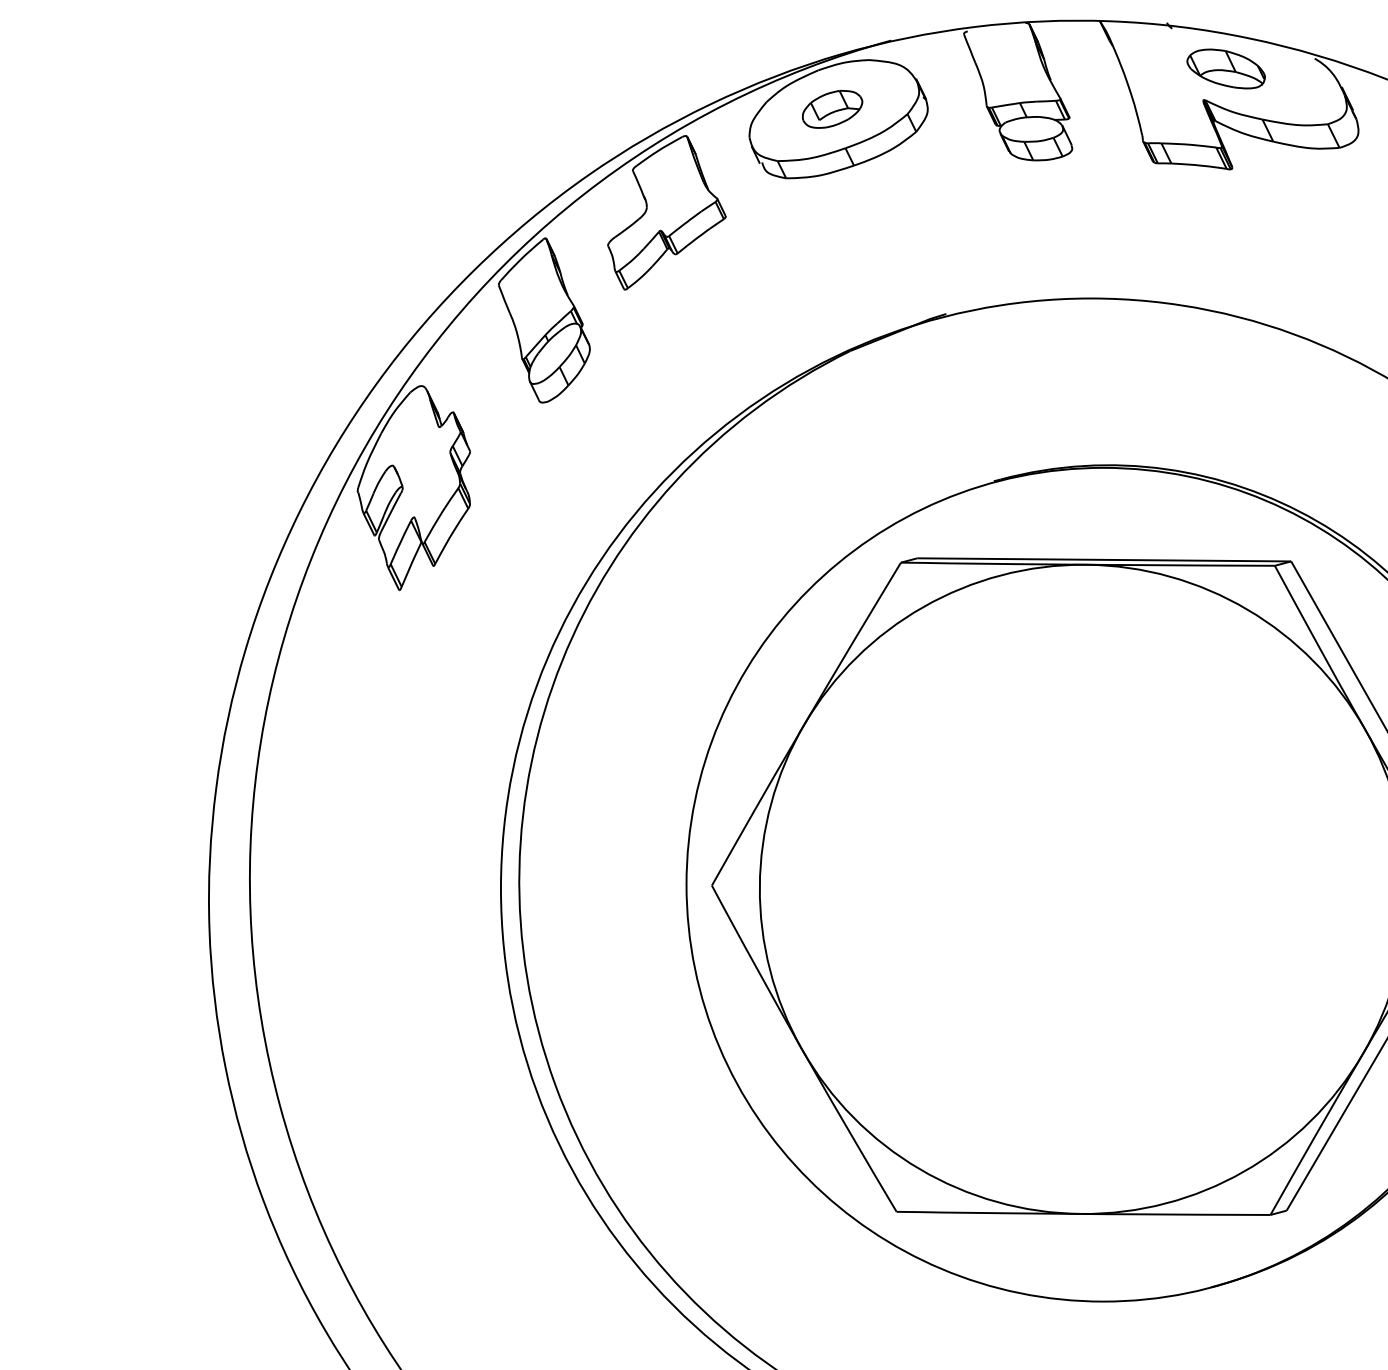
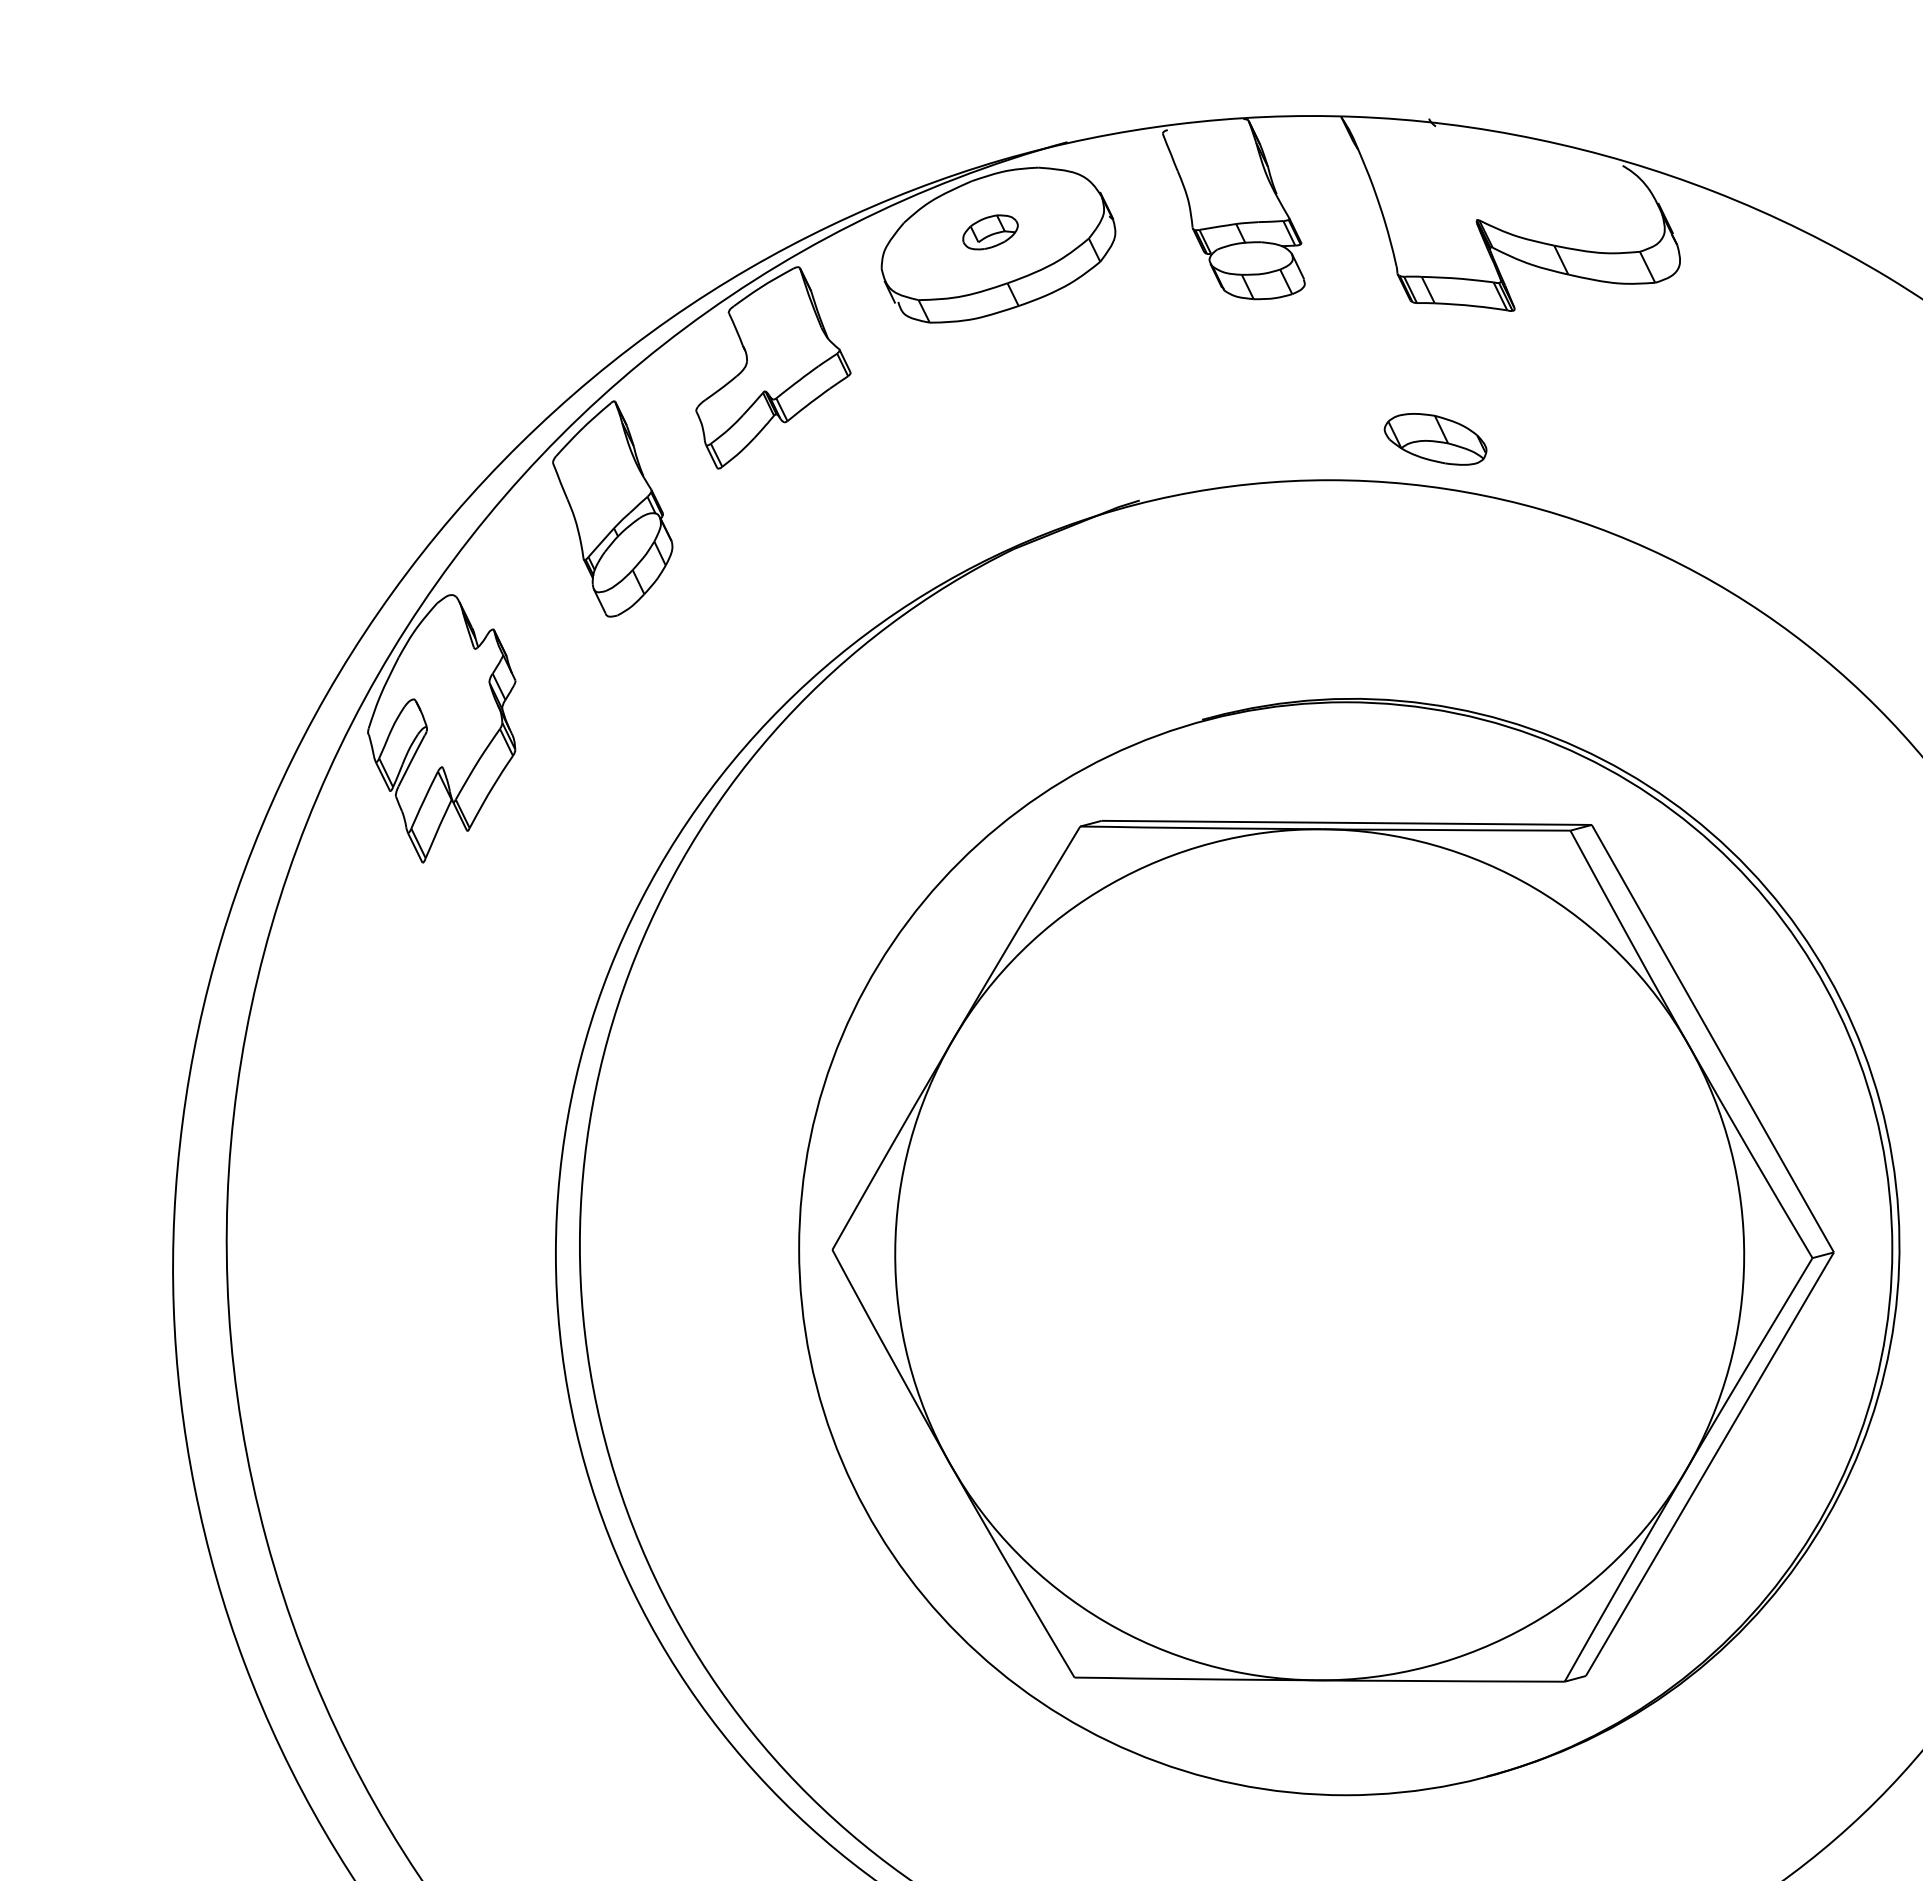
part: (1226, 69) -> (1435, 439), moved
part: (832, 109) -> (990, 232), size x0.7

